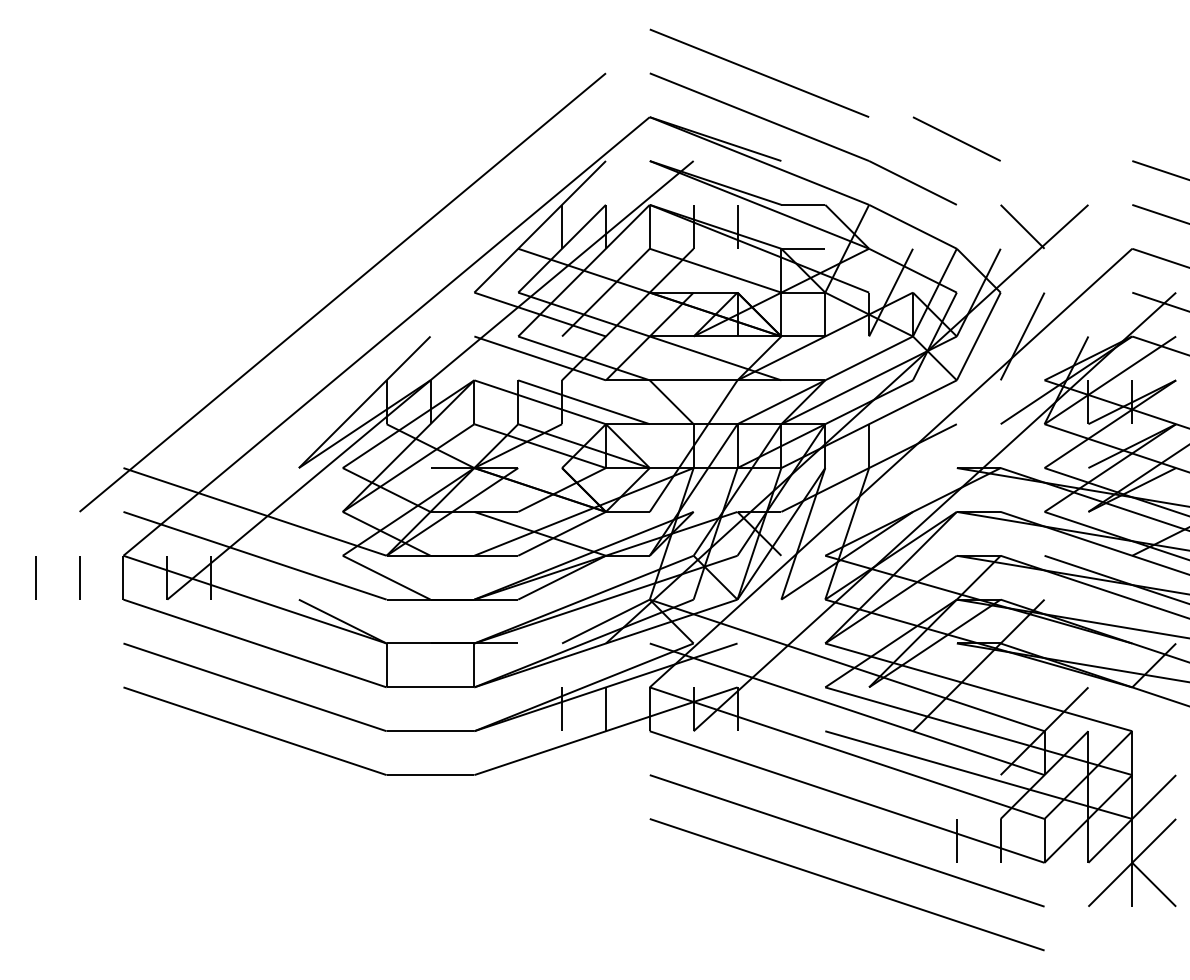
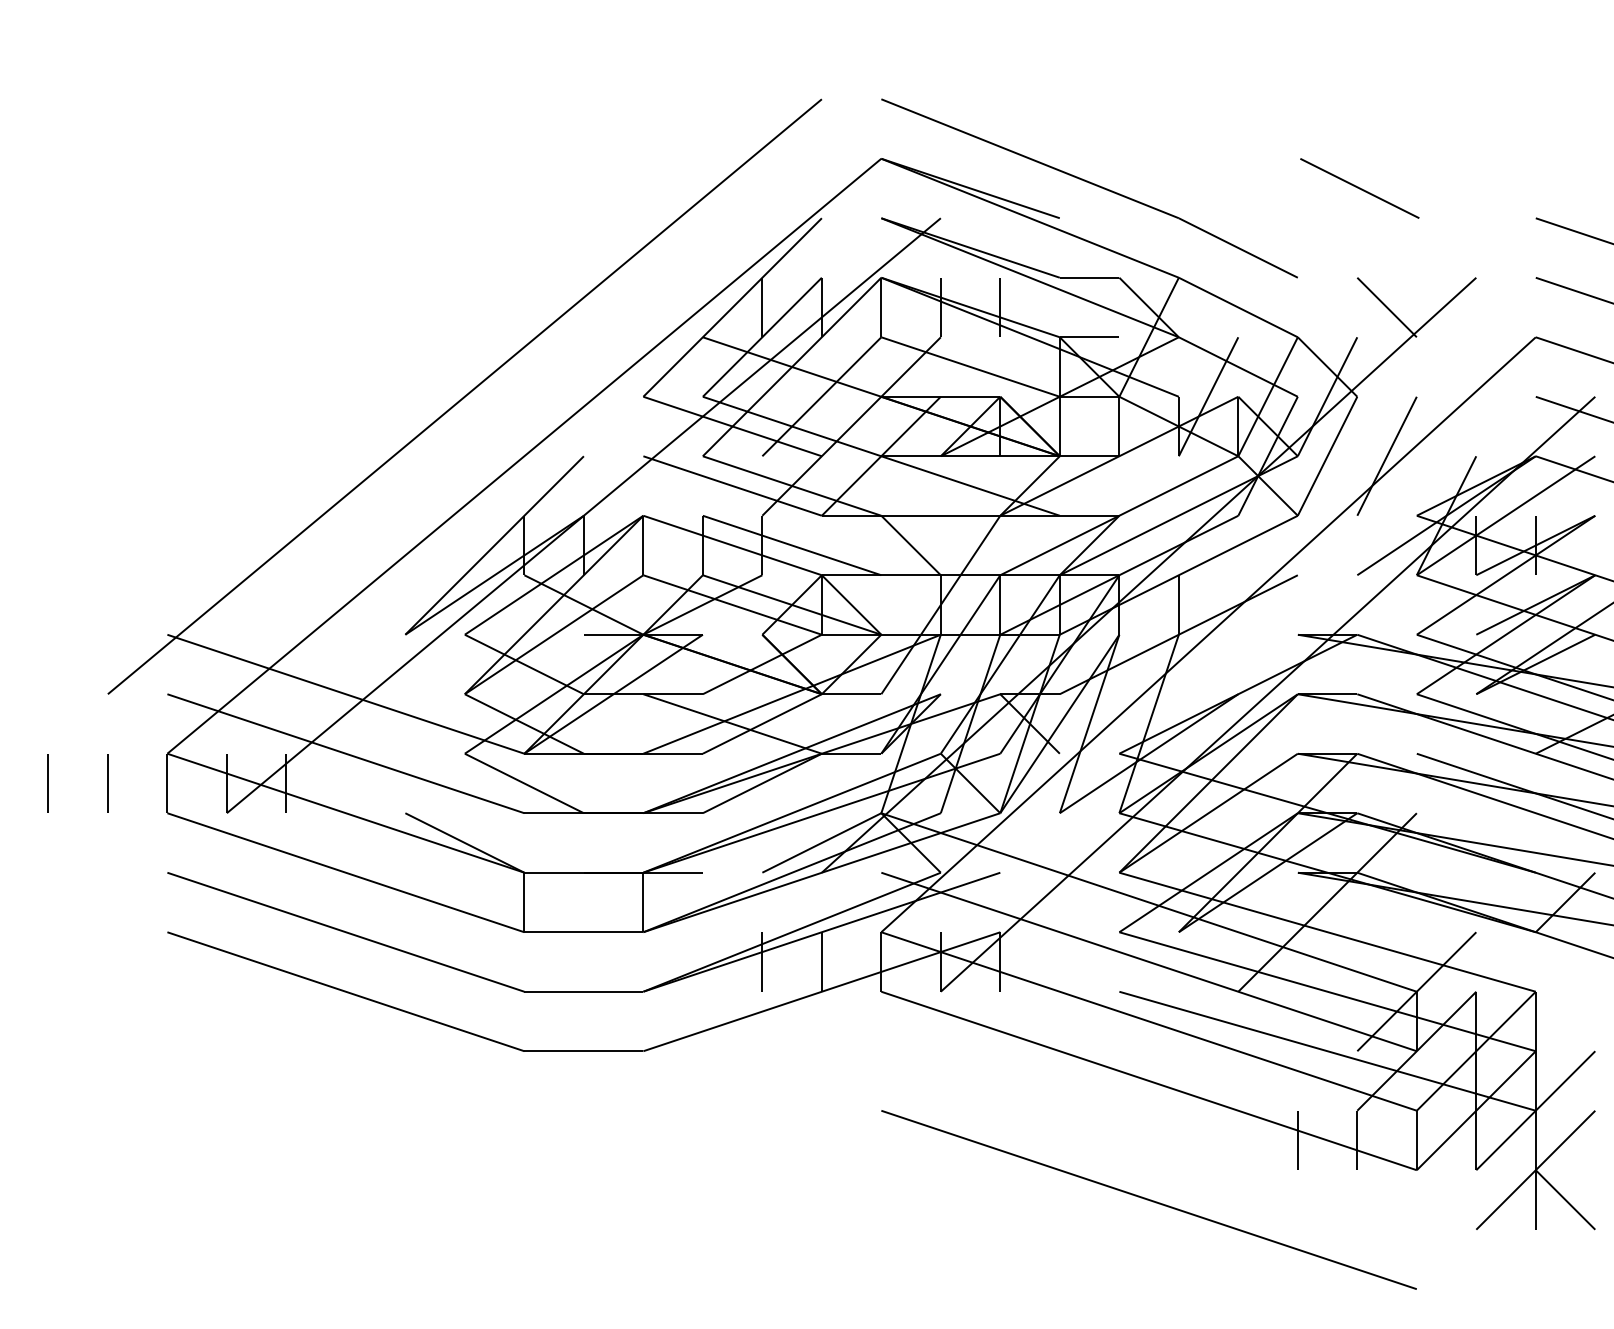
line: (759, 73) -> (1029, 99), removed
line: (956, 139) -> (1359, 188), moved
line: (846, 840) -> (1148, 1140), removed

